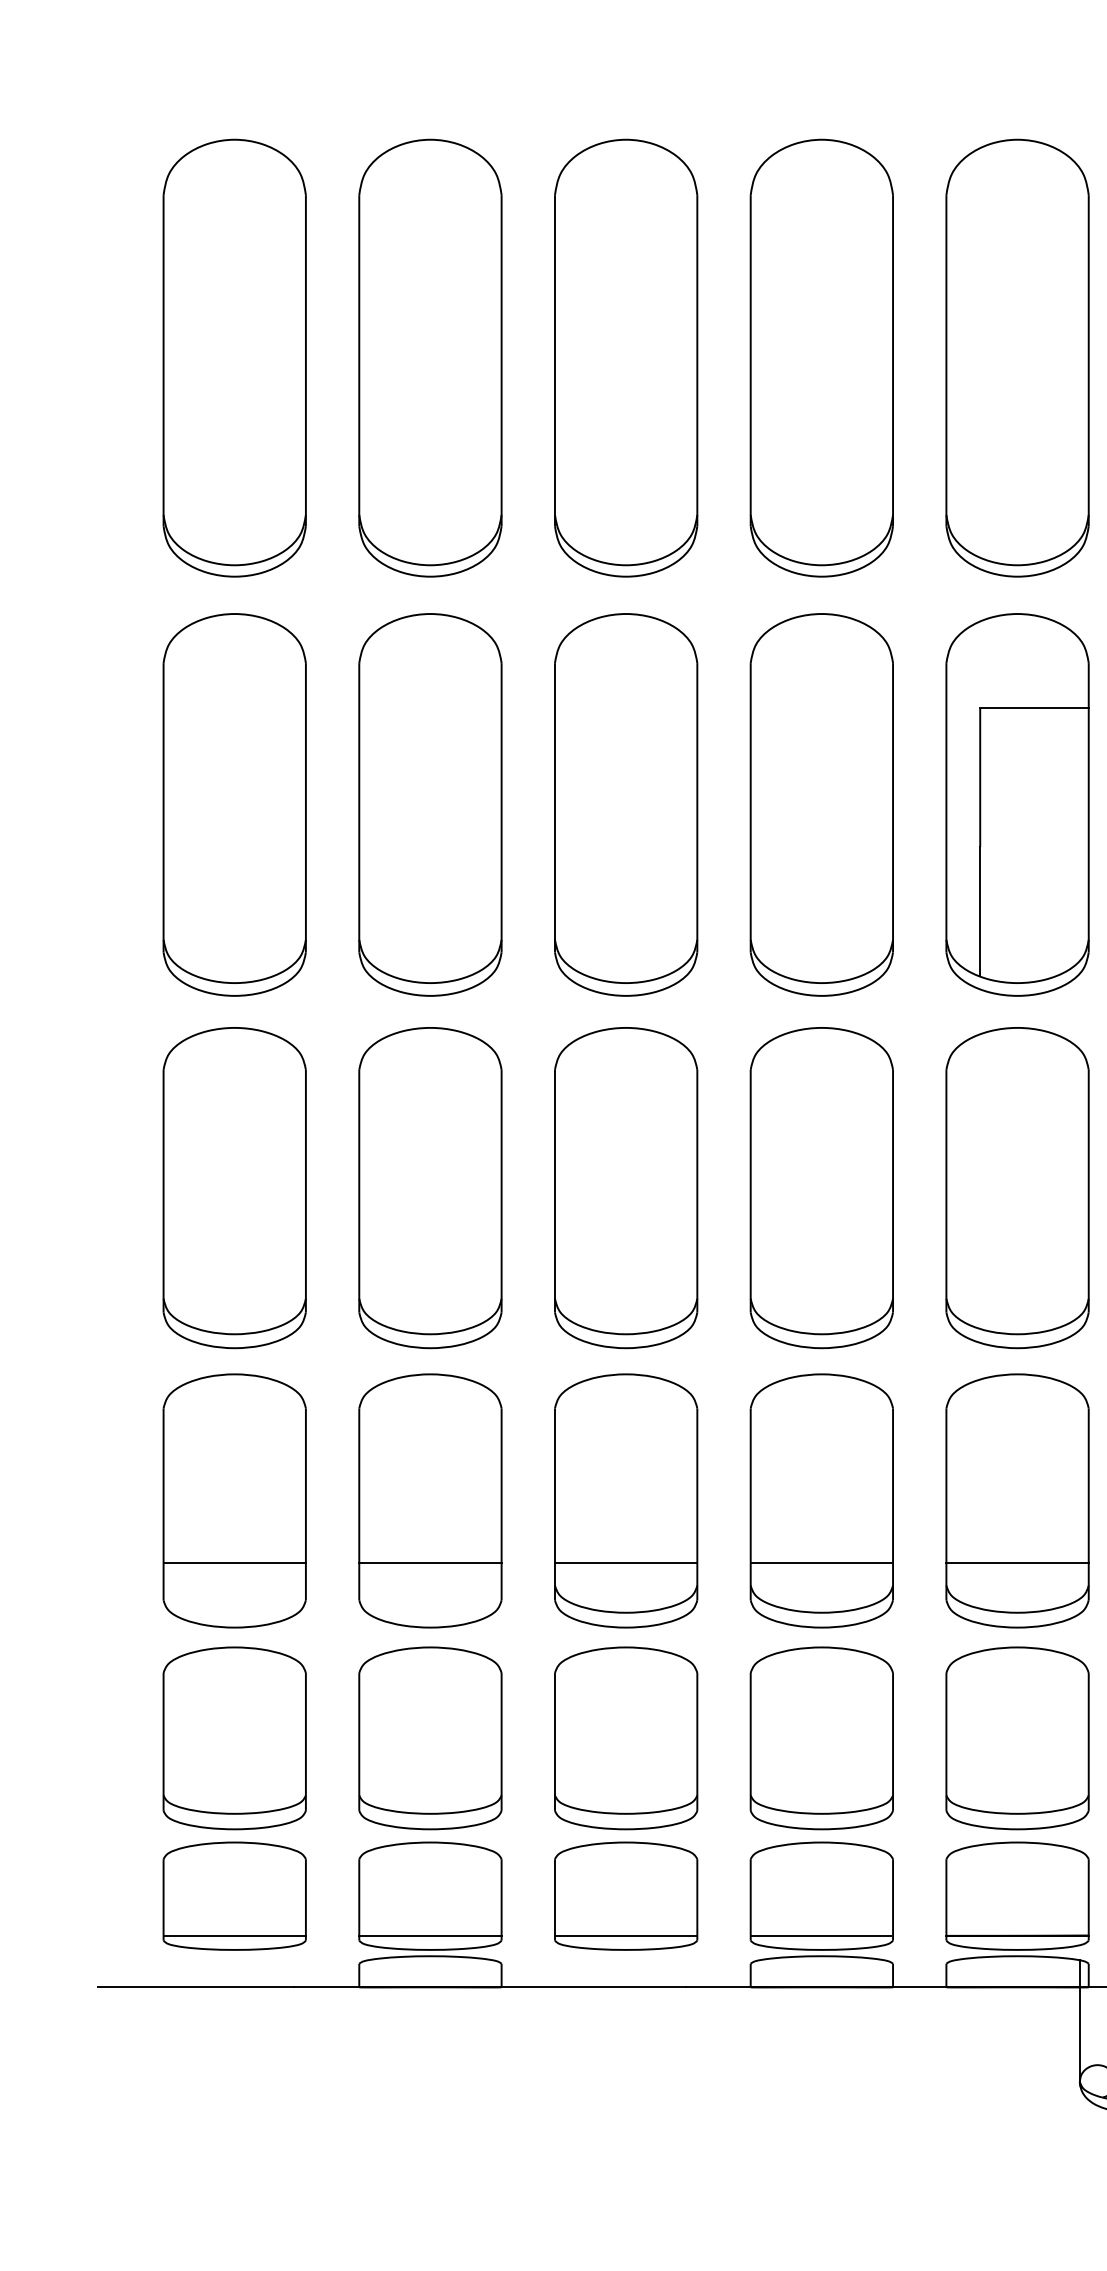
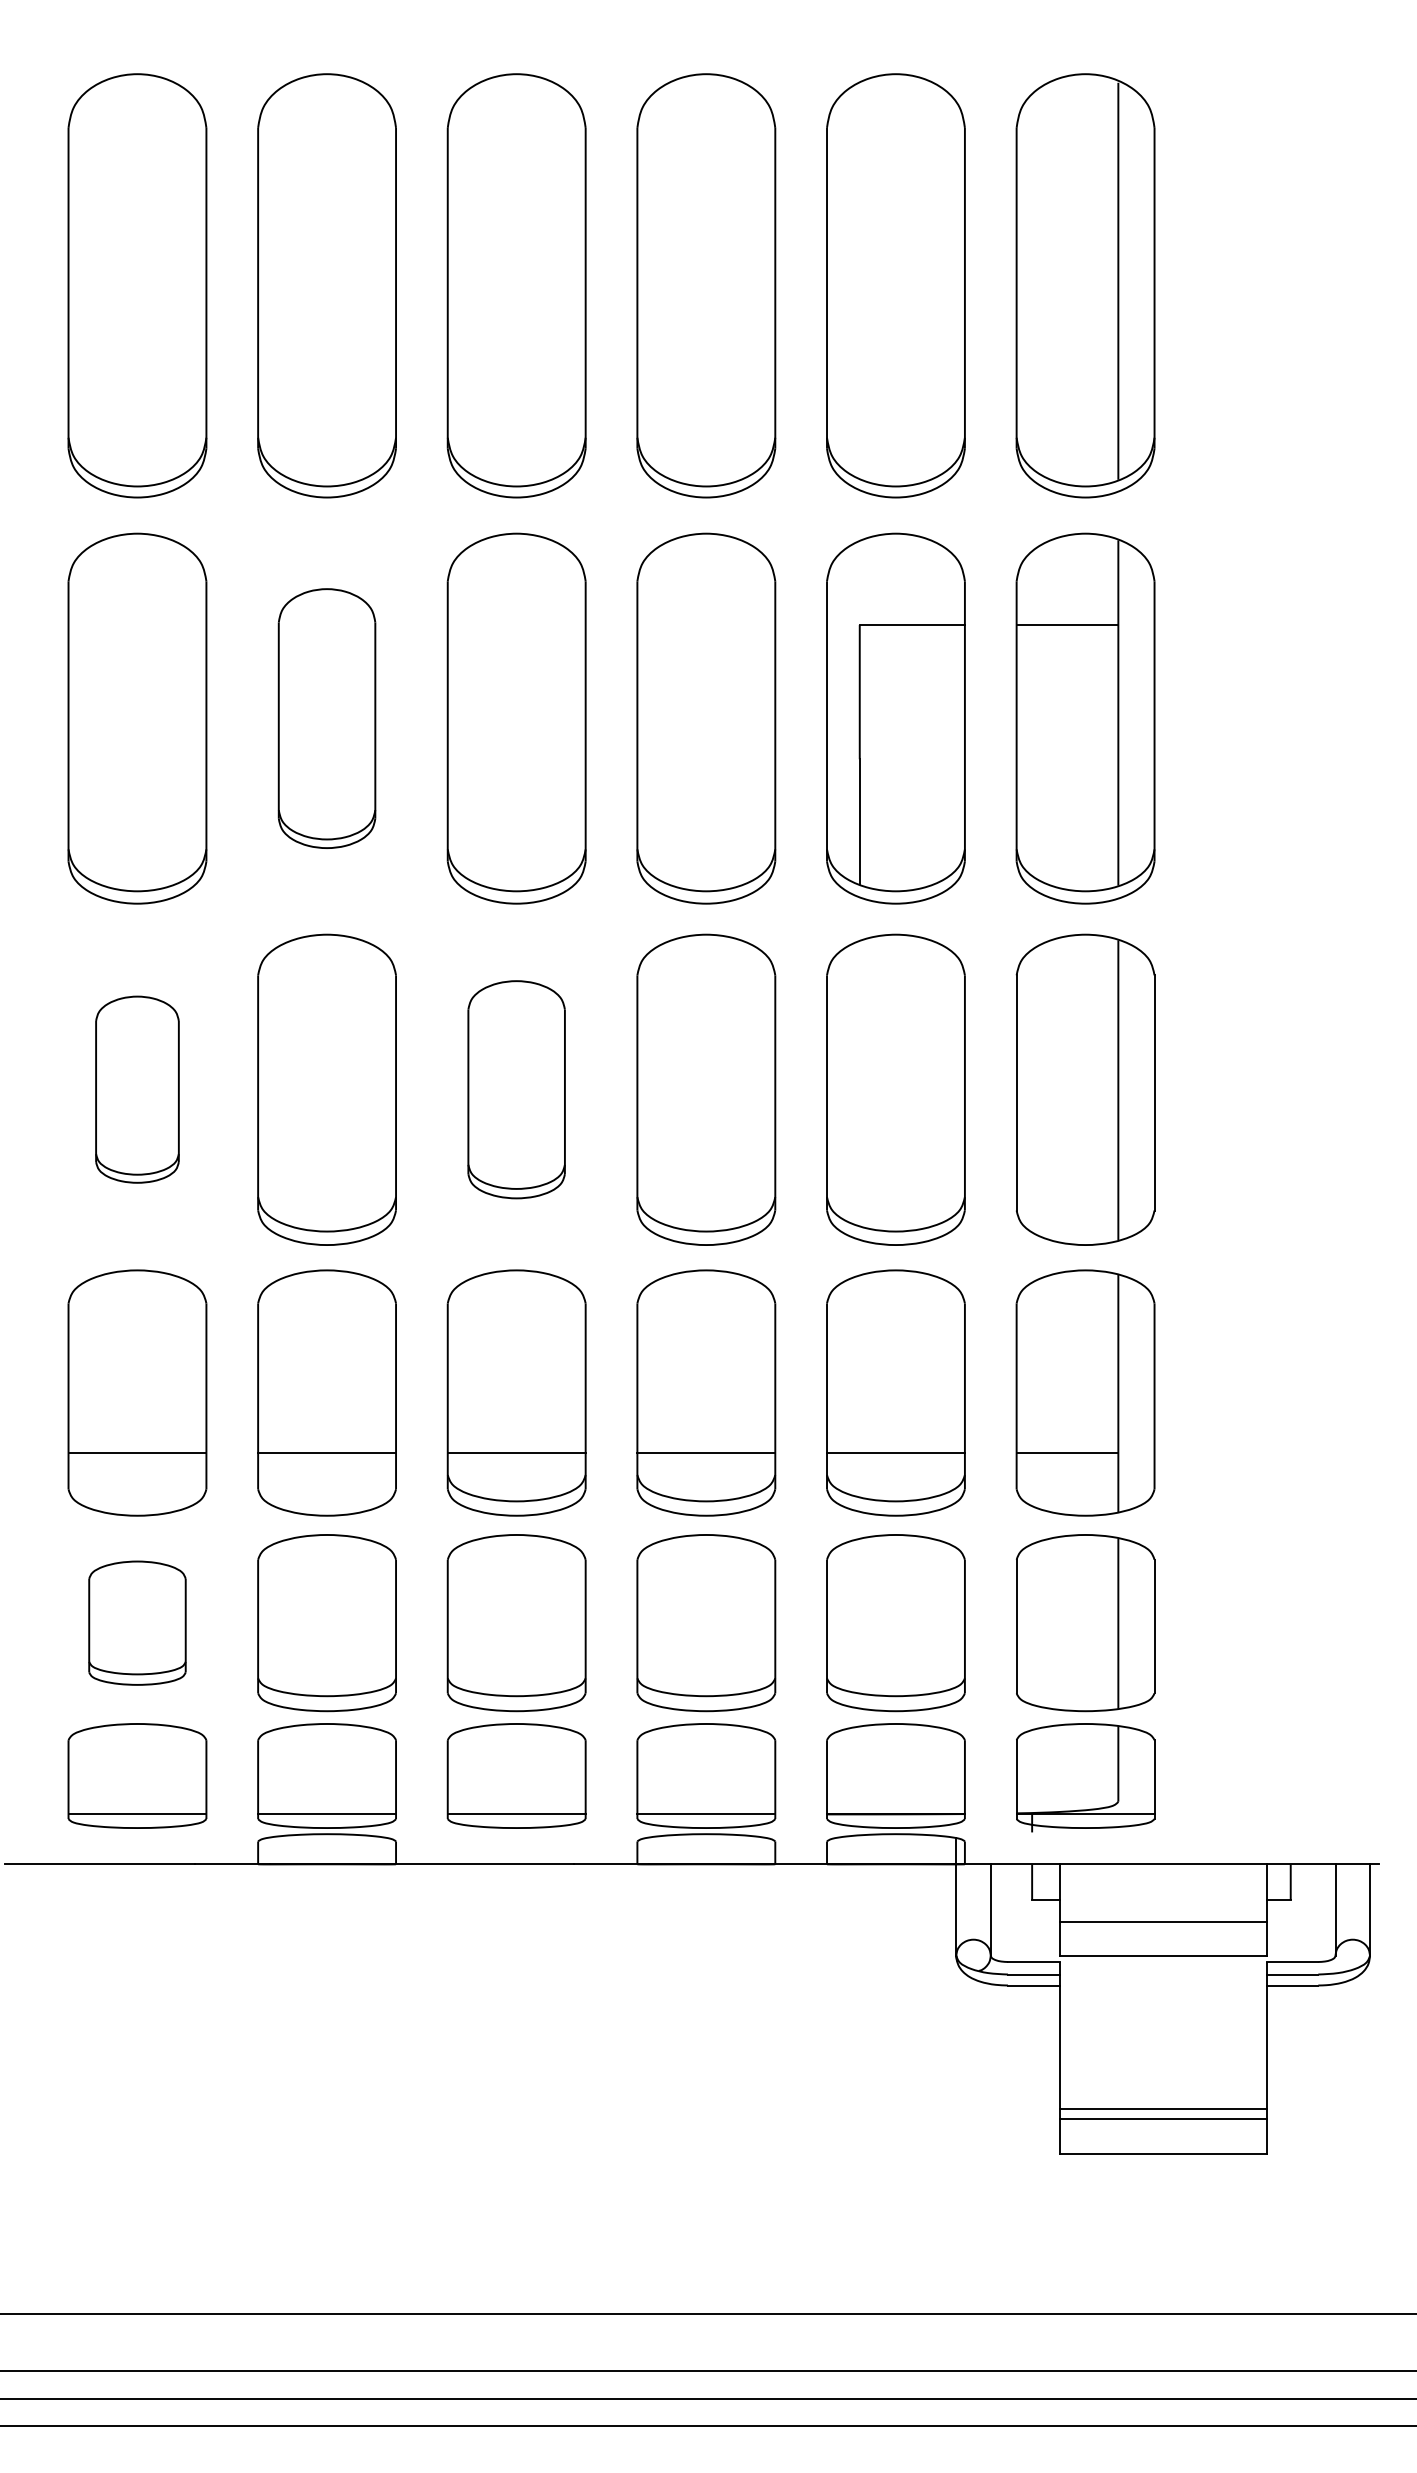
part: (429, 804) -> (326, 718), size x0.7
part: (234, 1187) -> (137, 1089), size x0.6
part: (625, 1187) -> (516, 1089), size x0.7
part: (234, 1738) -> (137, 1623), size x0.7

